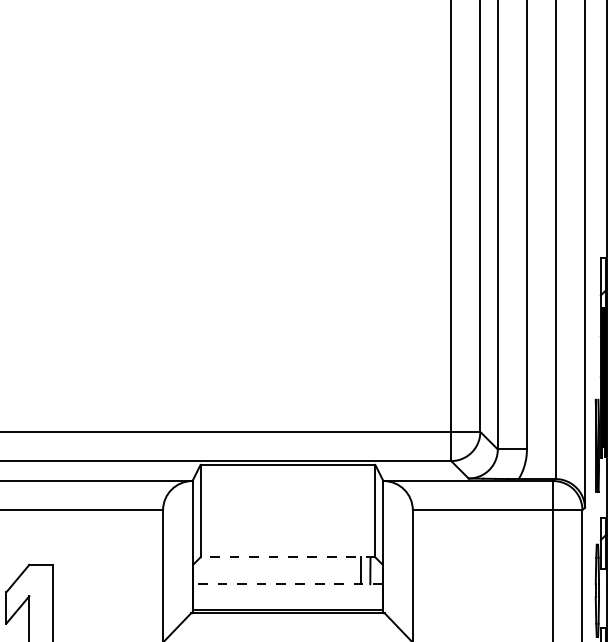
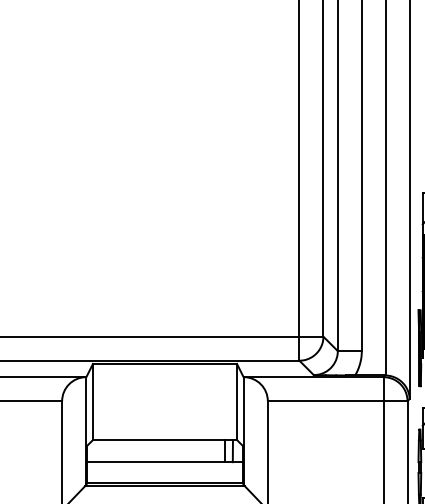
line: (287, 557) -> (164, 440), dashed -> solid
line: (287, 584) -> (164, 462), dashed -> solid

